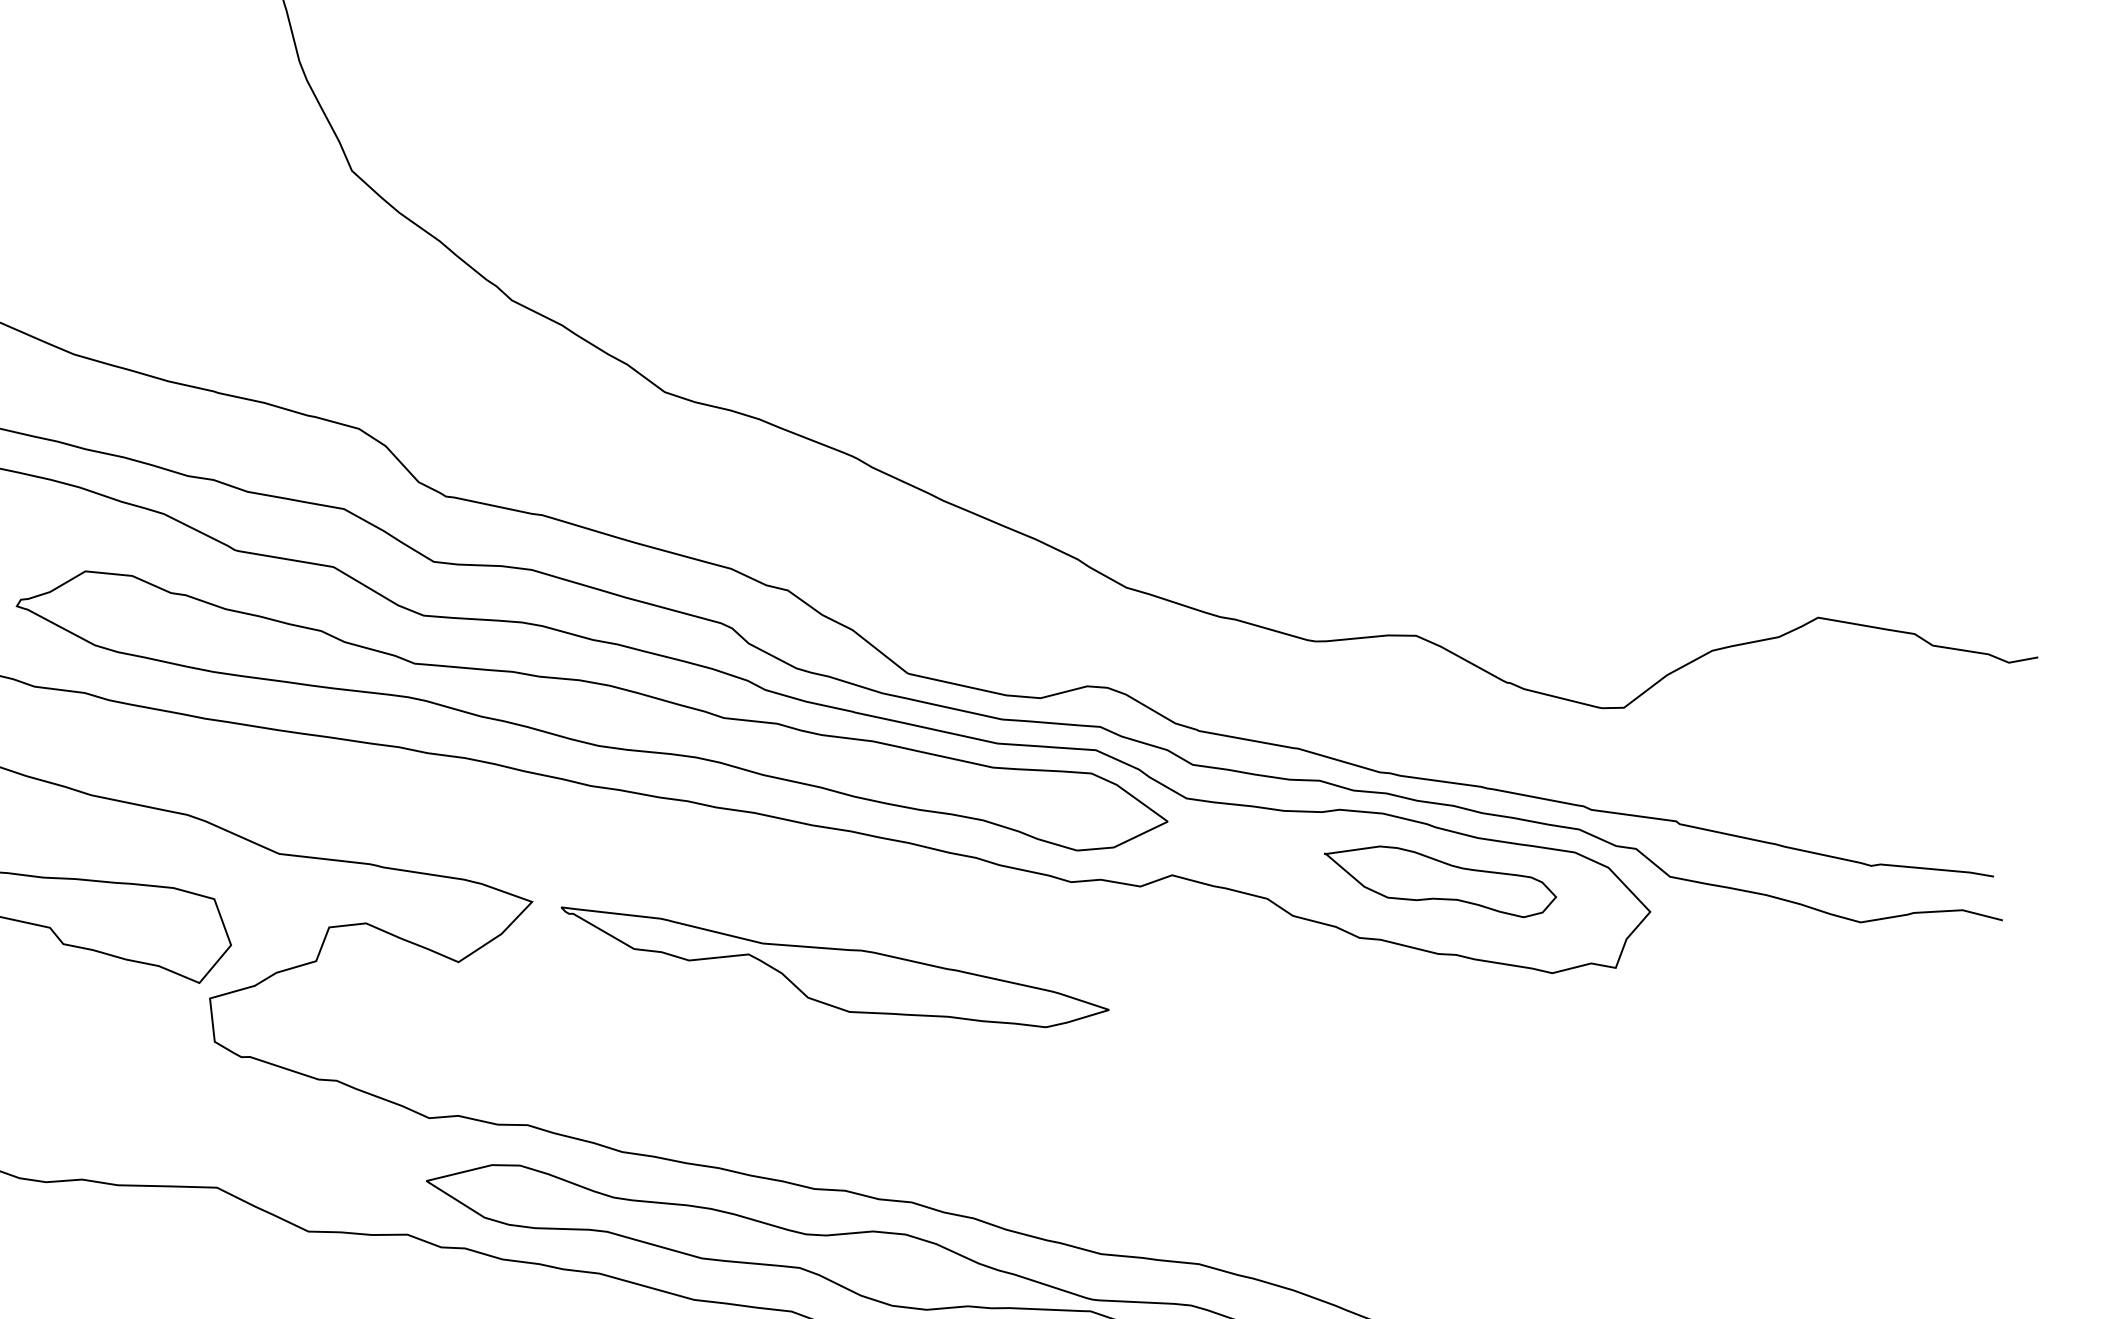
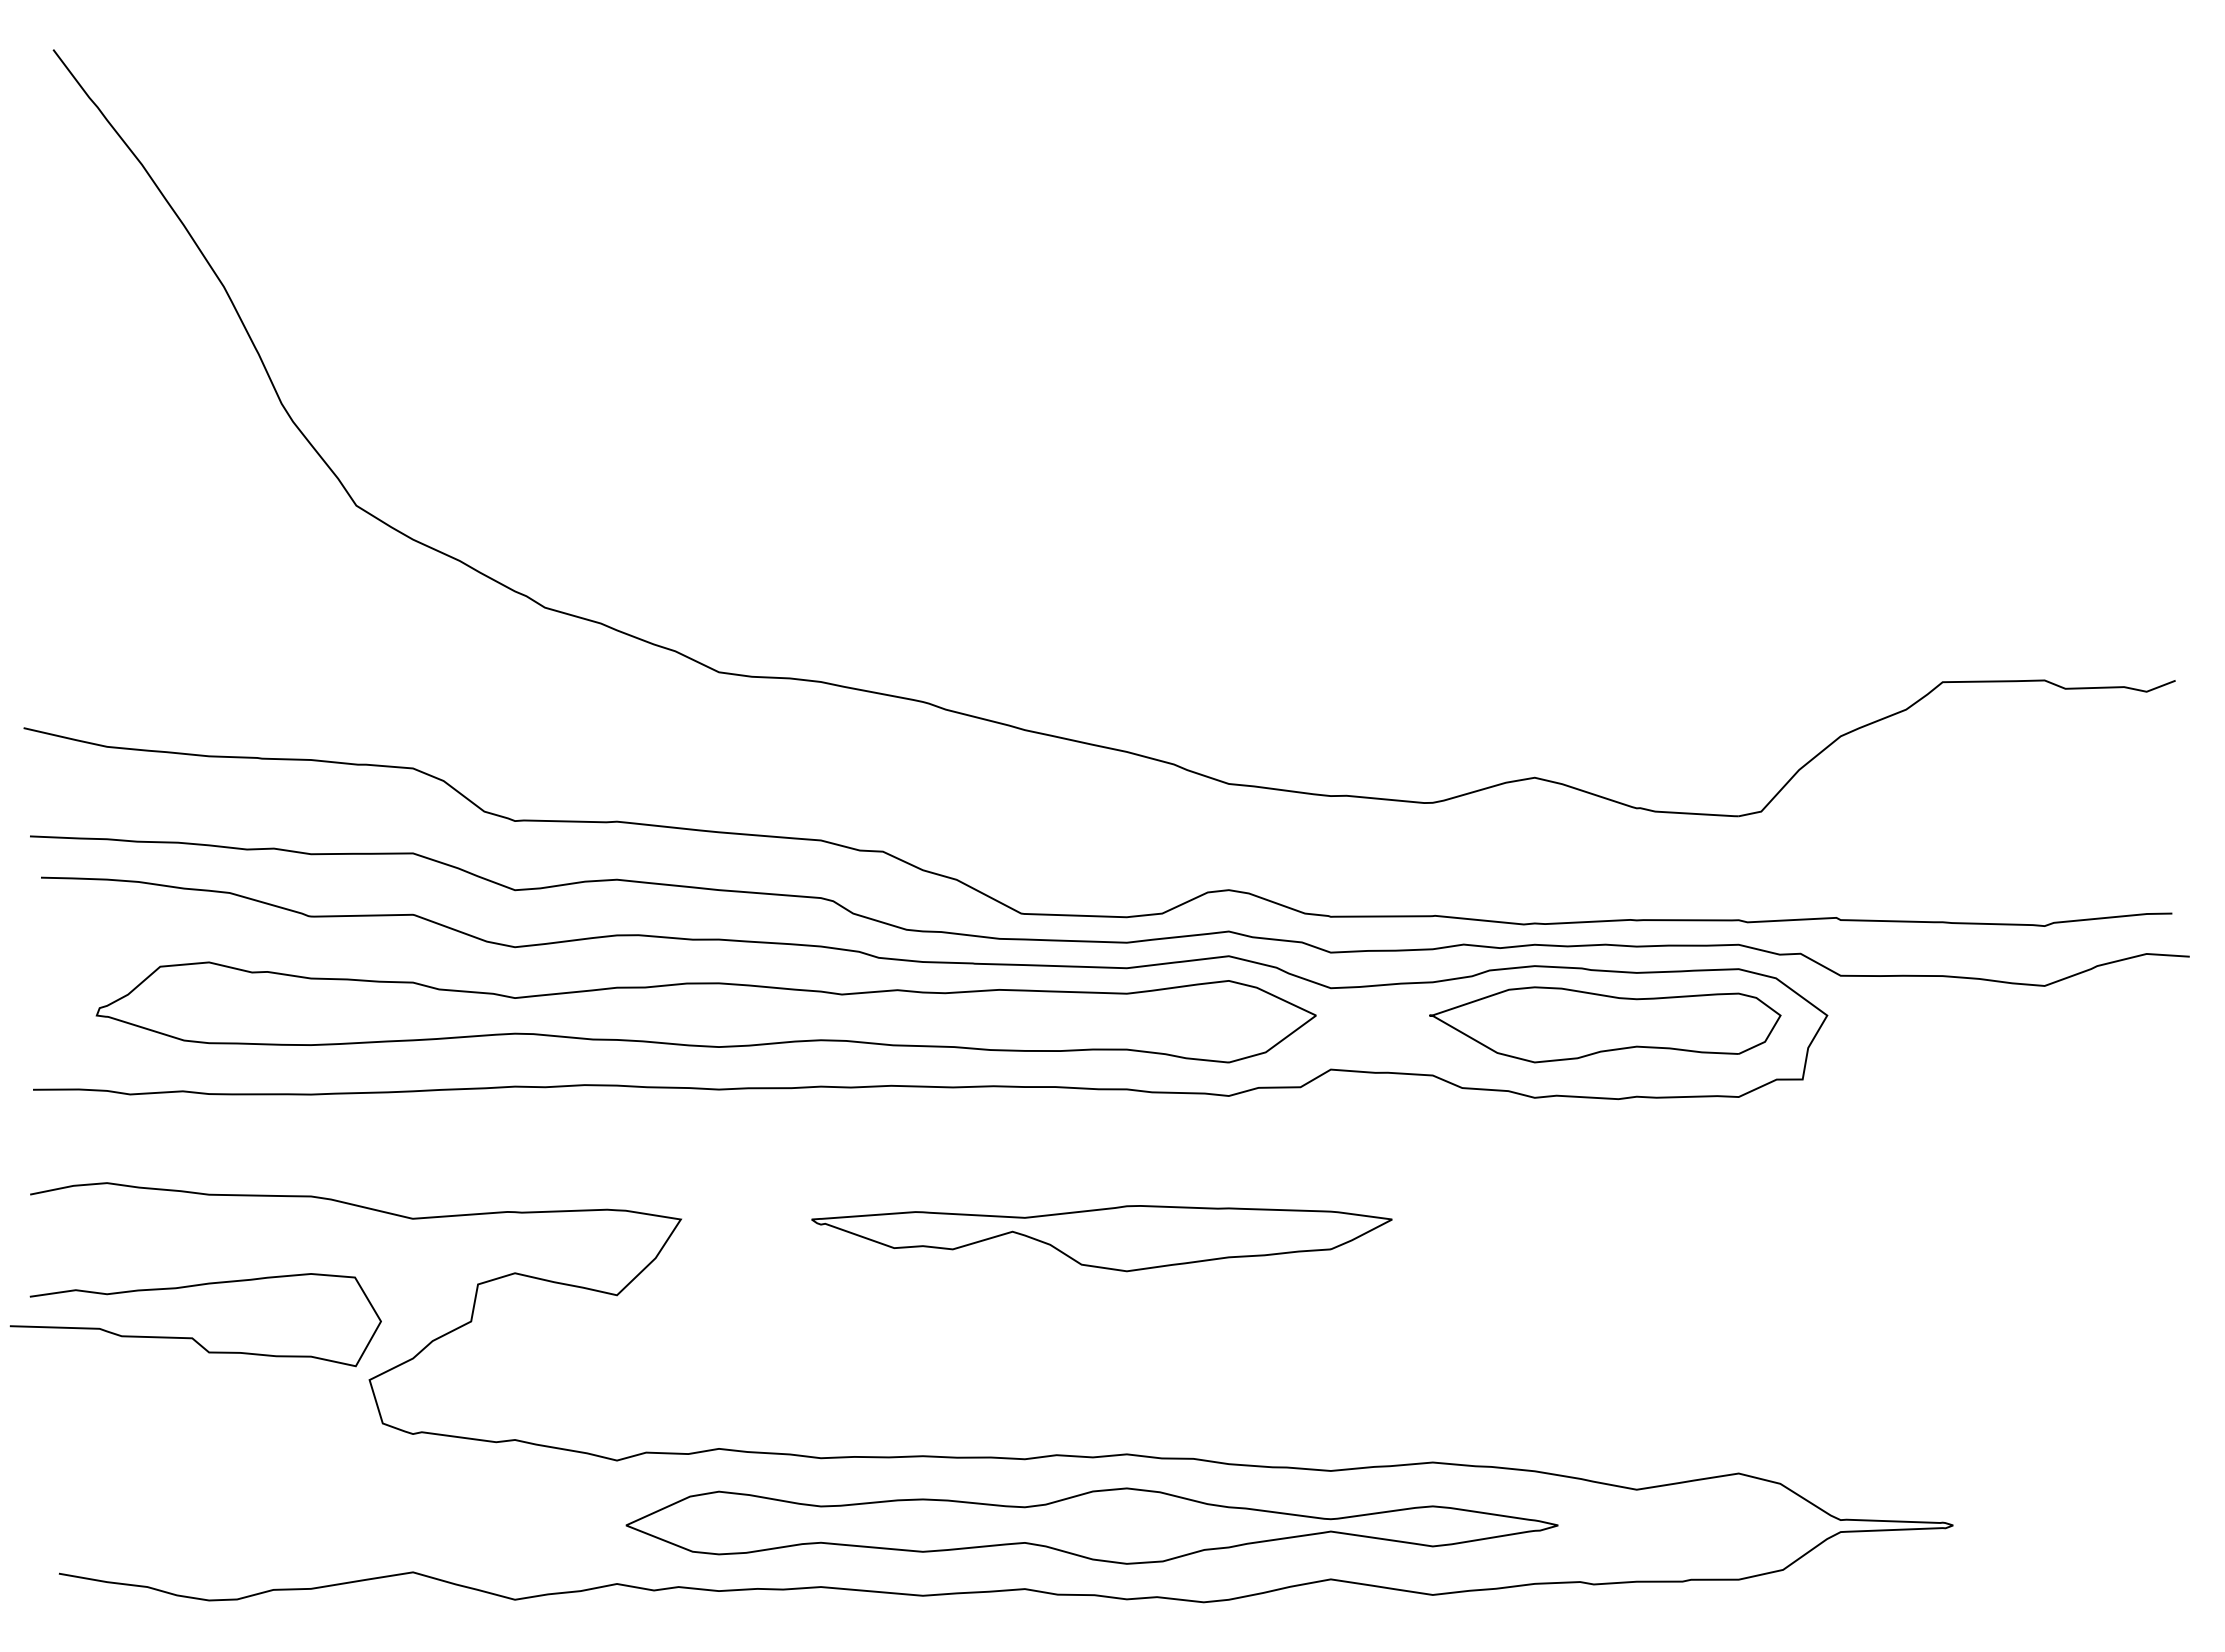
part: (1439, 881) -> (1605, 1024), size x1.43
part: (831, 976) -> (1101, 1238), moved

